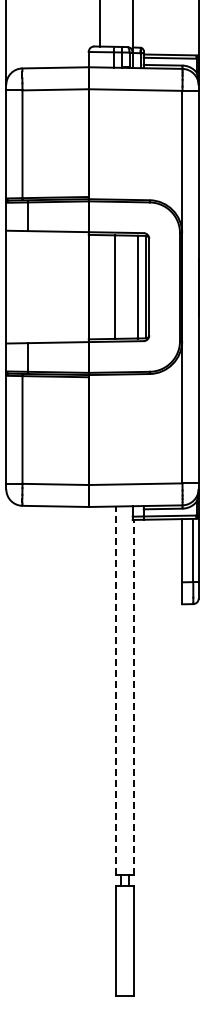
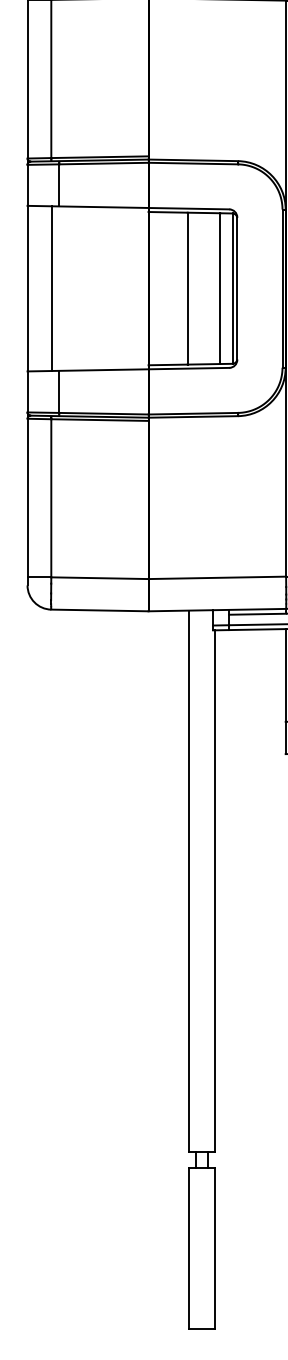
line: (22, 287) -> (51, 289), added
line: (116, 690) -> (189, 880), dashed -> solid
line: (133, 697) -> (214, 890), dashed -> solid

